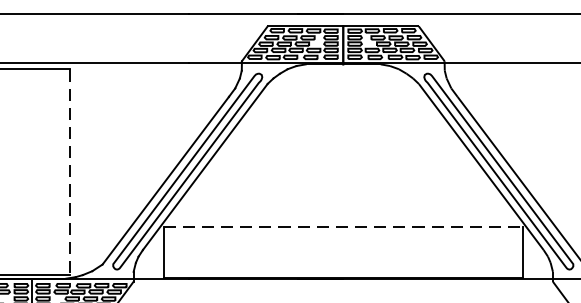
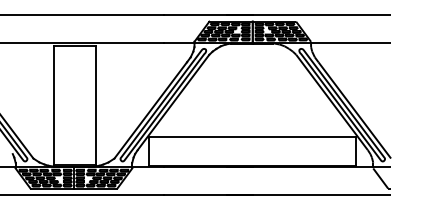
line: (69, 173) -> (95, 106), dashed -> solid
line: (344, 226) -> (253, 136), dashed -> solid

